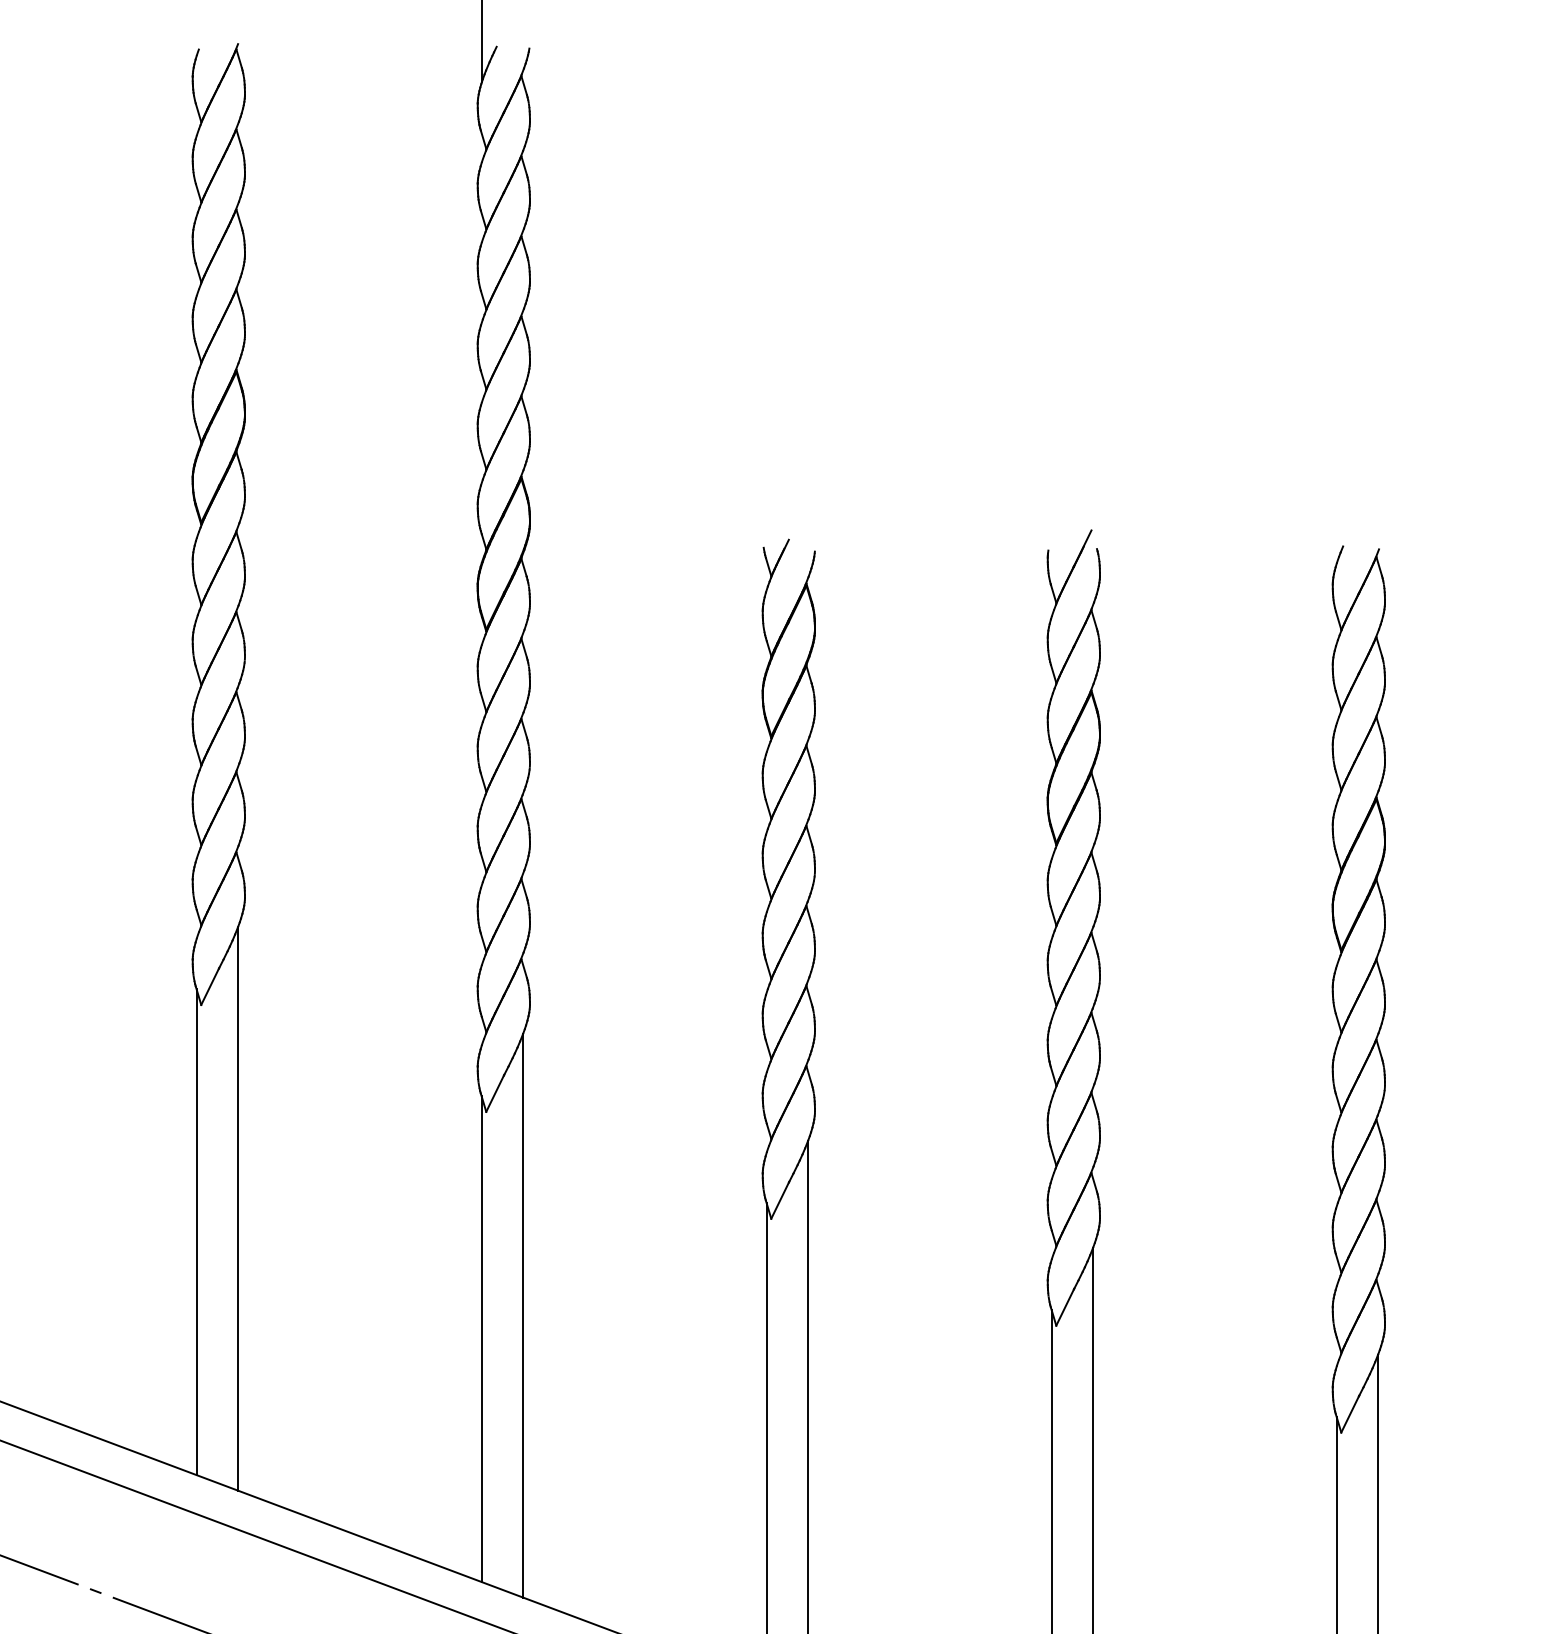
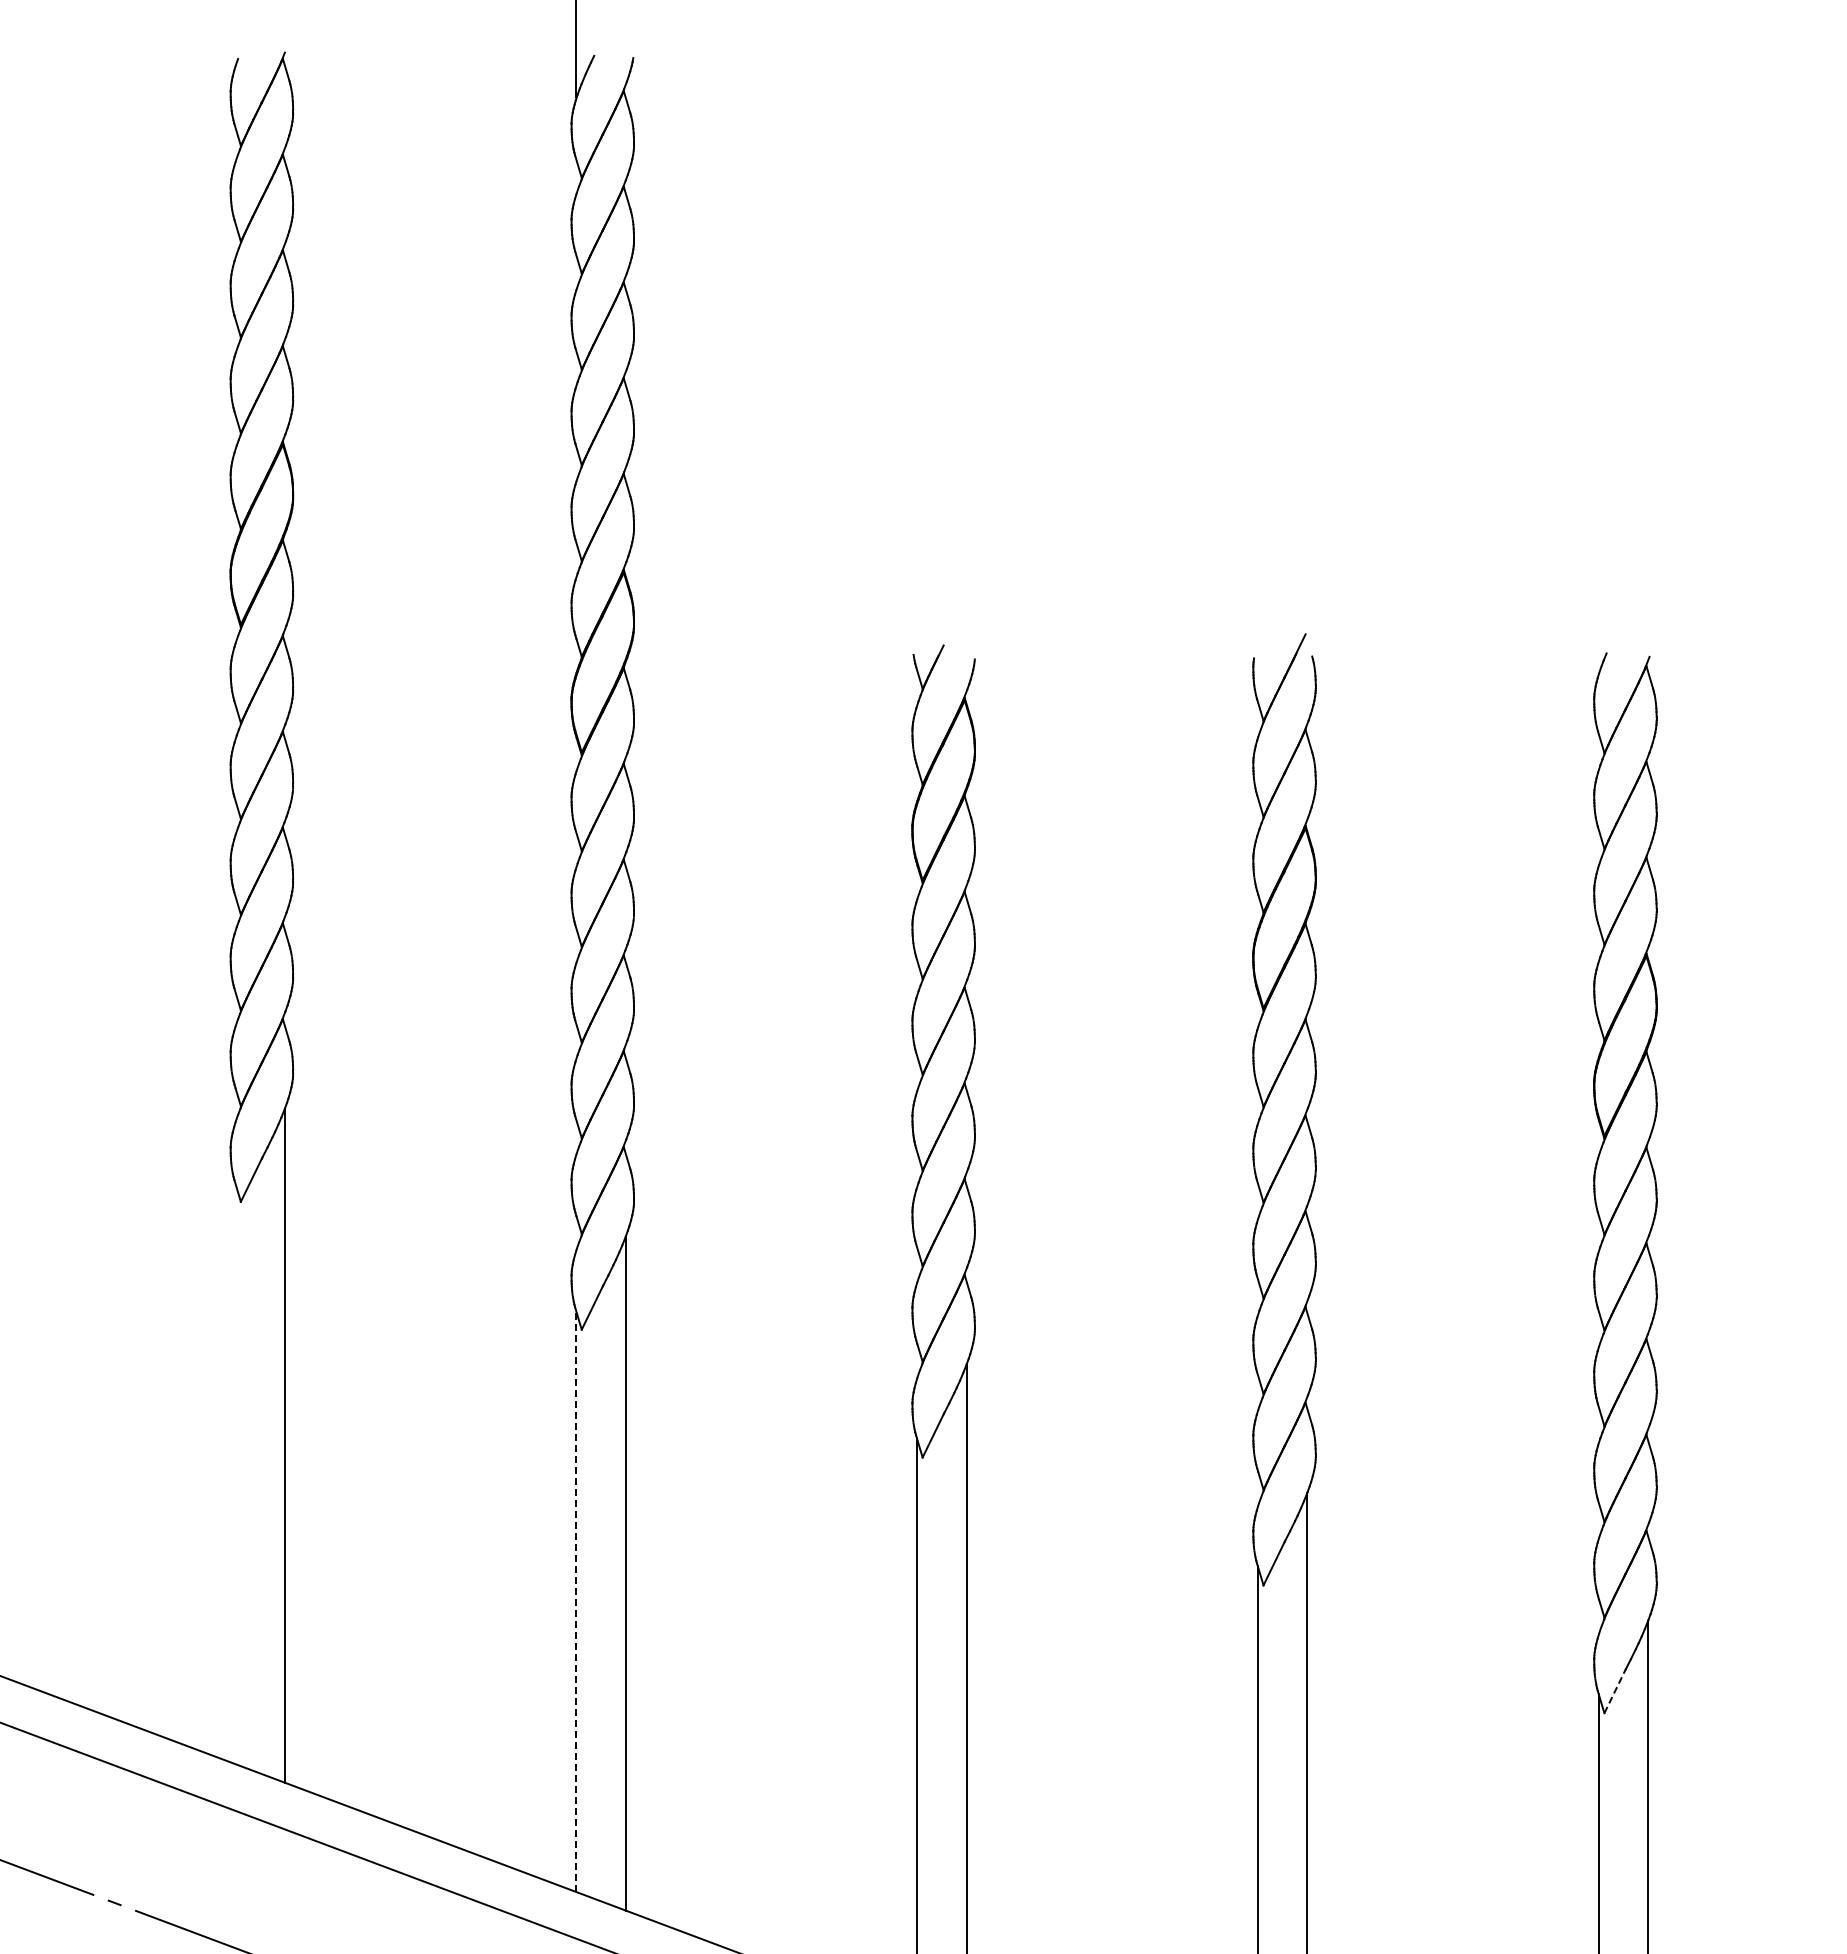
line: (196, 1232) -> (235, 1473), removed
line: (481, 1339) -> (576, 1601), solid -> dashed
line: (1350, 1414) -> (1615, 1691), solid -> dashed

